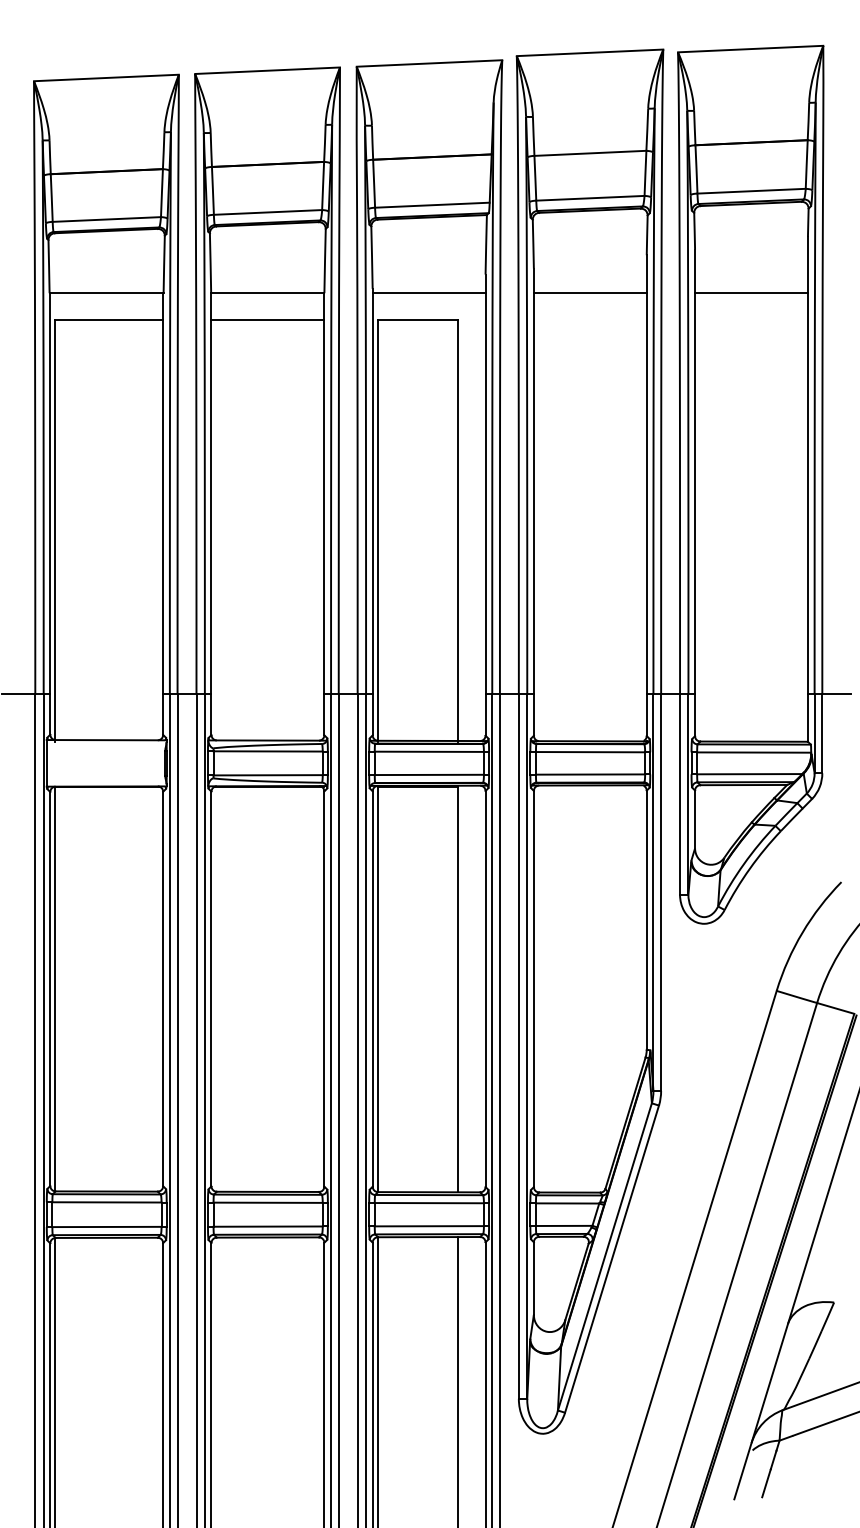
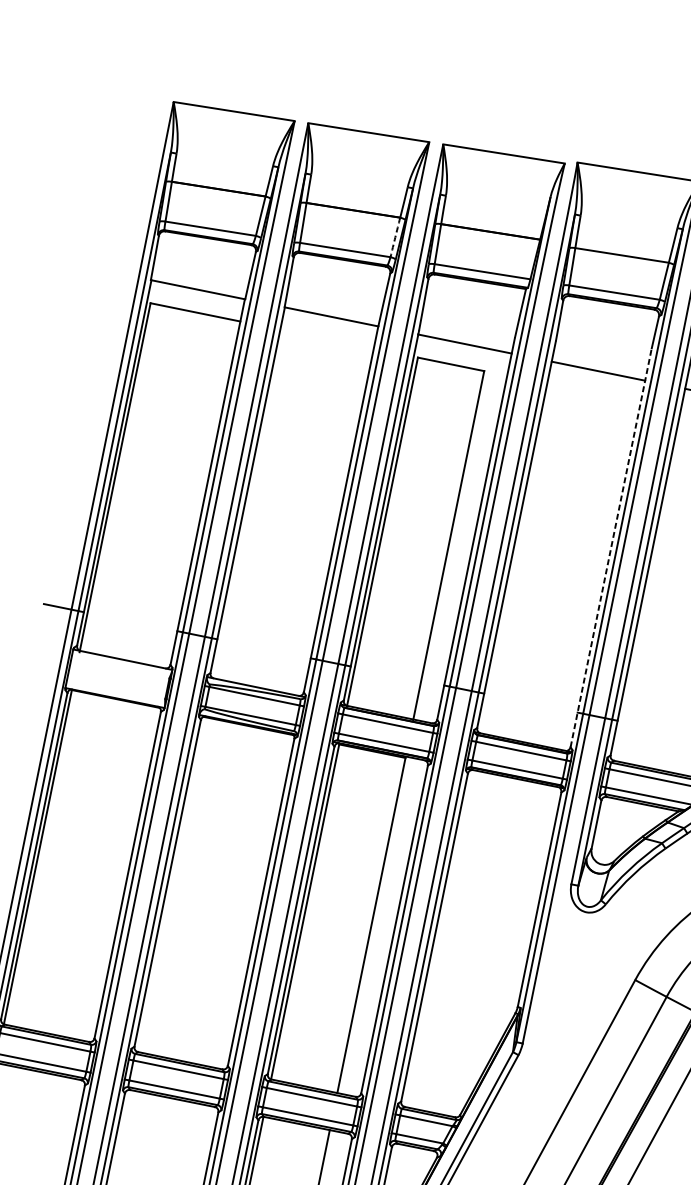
arc: (323, 185) -> (395, 237), solid -> dashed
line: (267, 320) -> (326, 339), removed
line: (646, 495) -> (610, 548), solid -> dashed

